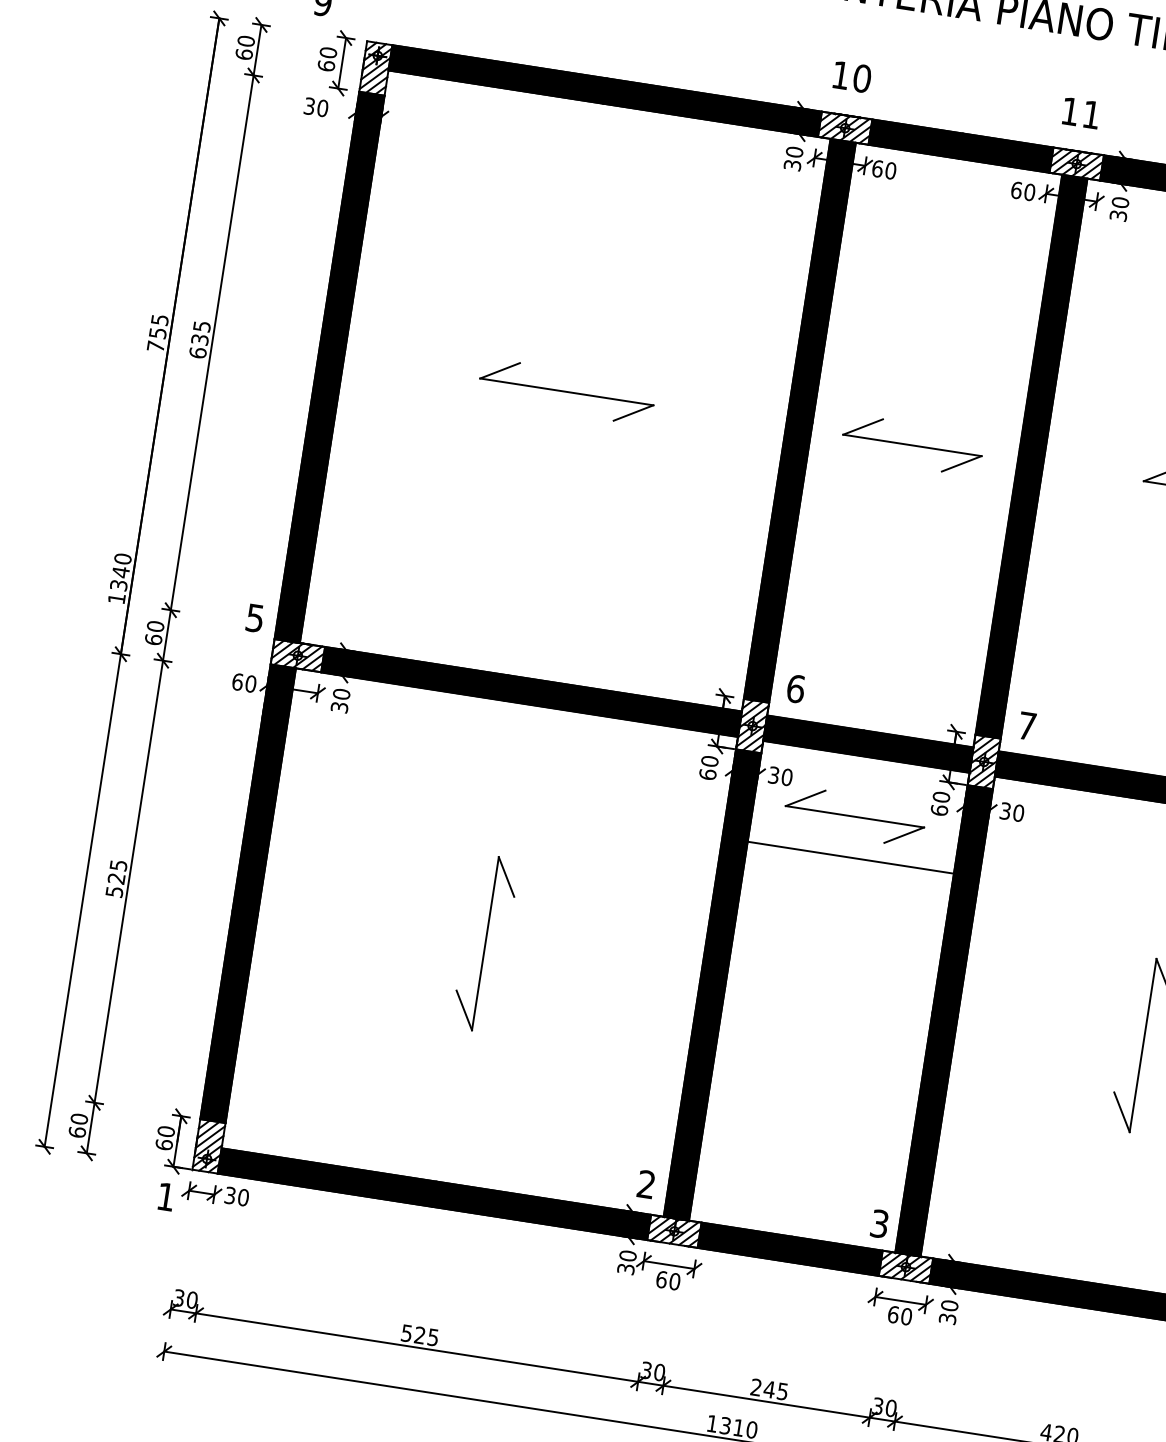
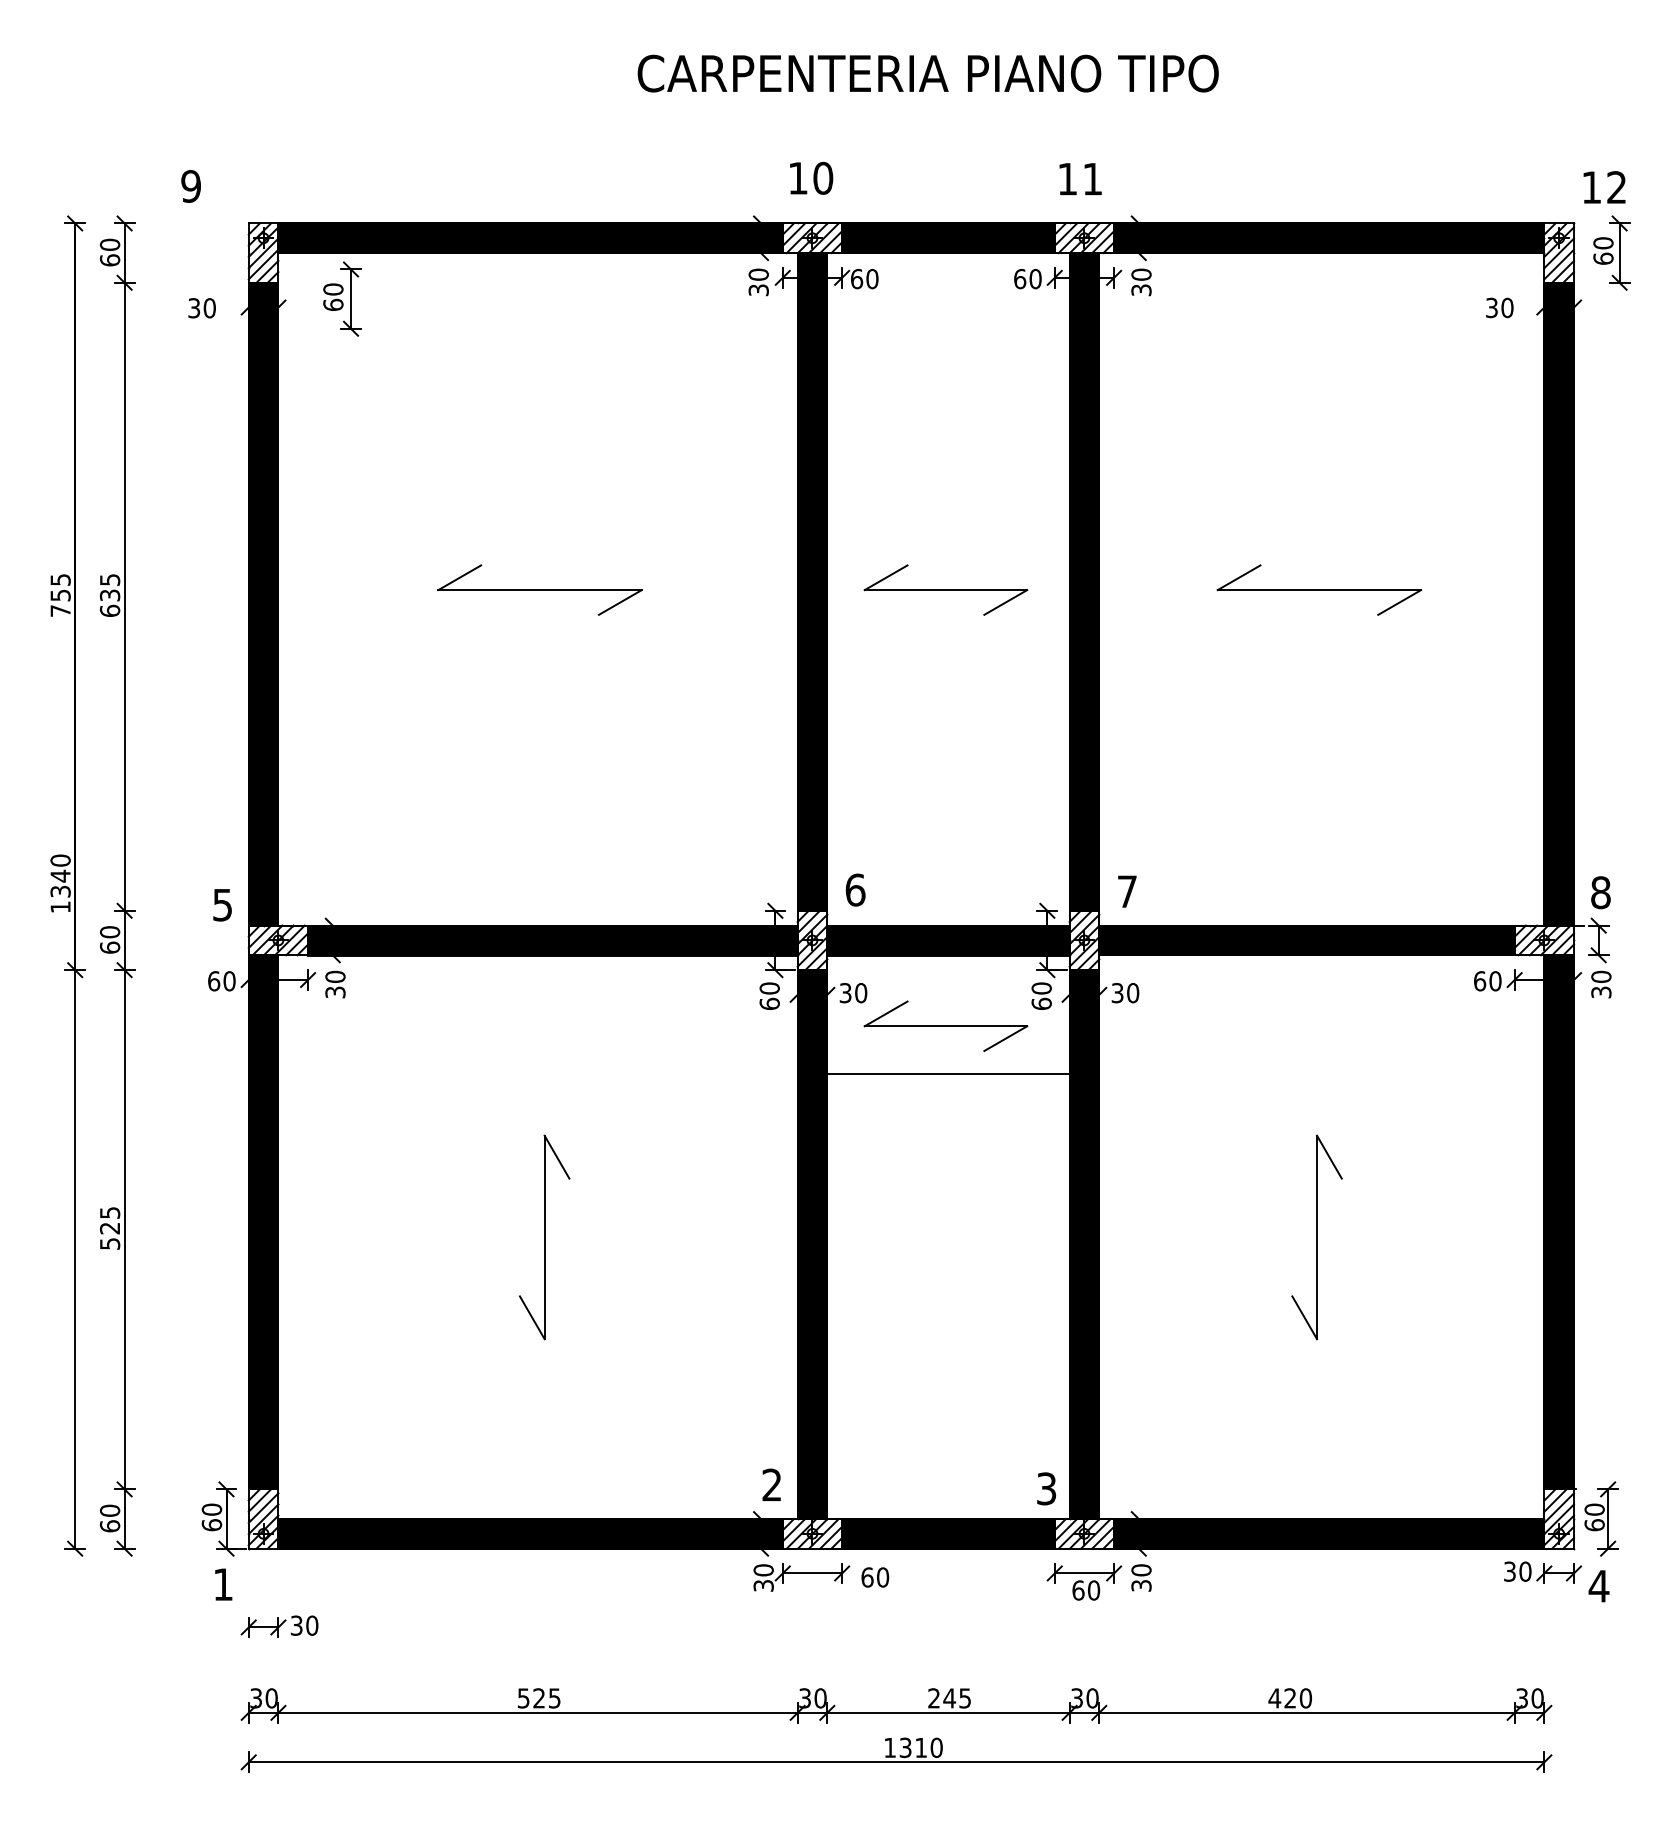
part: (334, 61) -> (342, 298), moved
part: (215, 1194) -> (279, 1626), moved
text: (668, 1280) -> (875, 1577), moved

